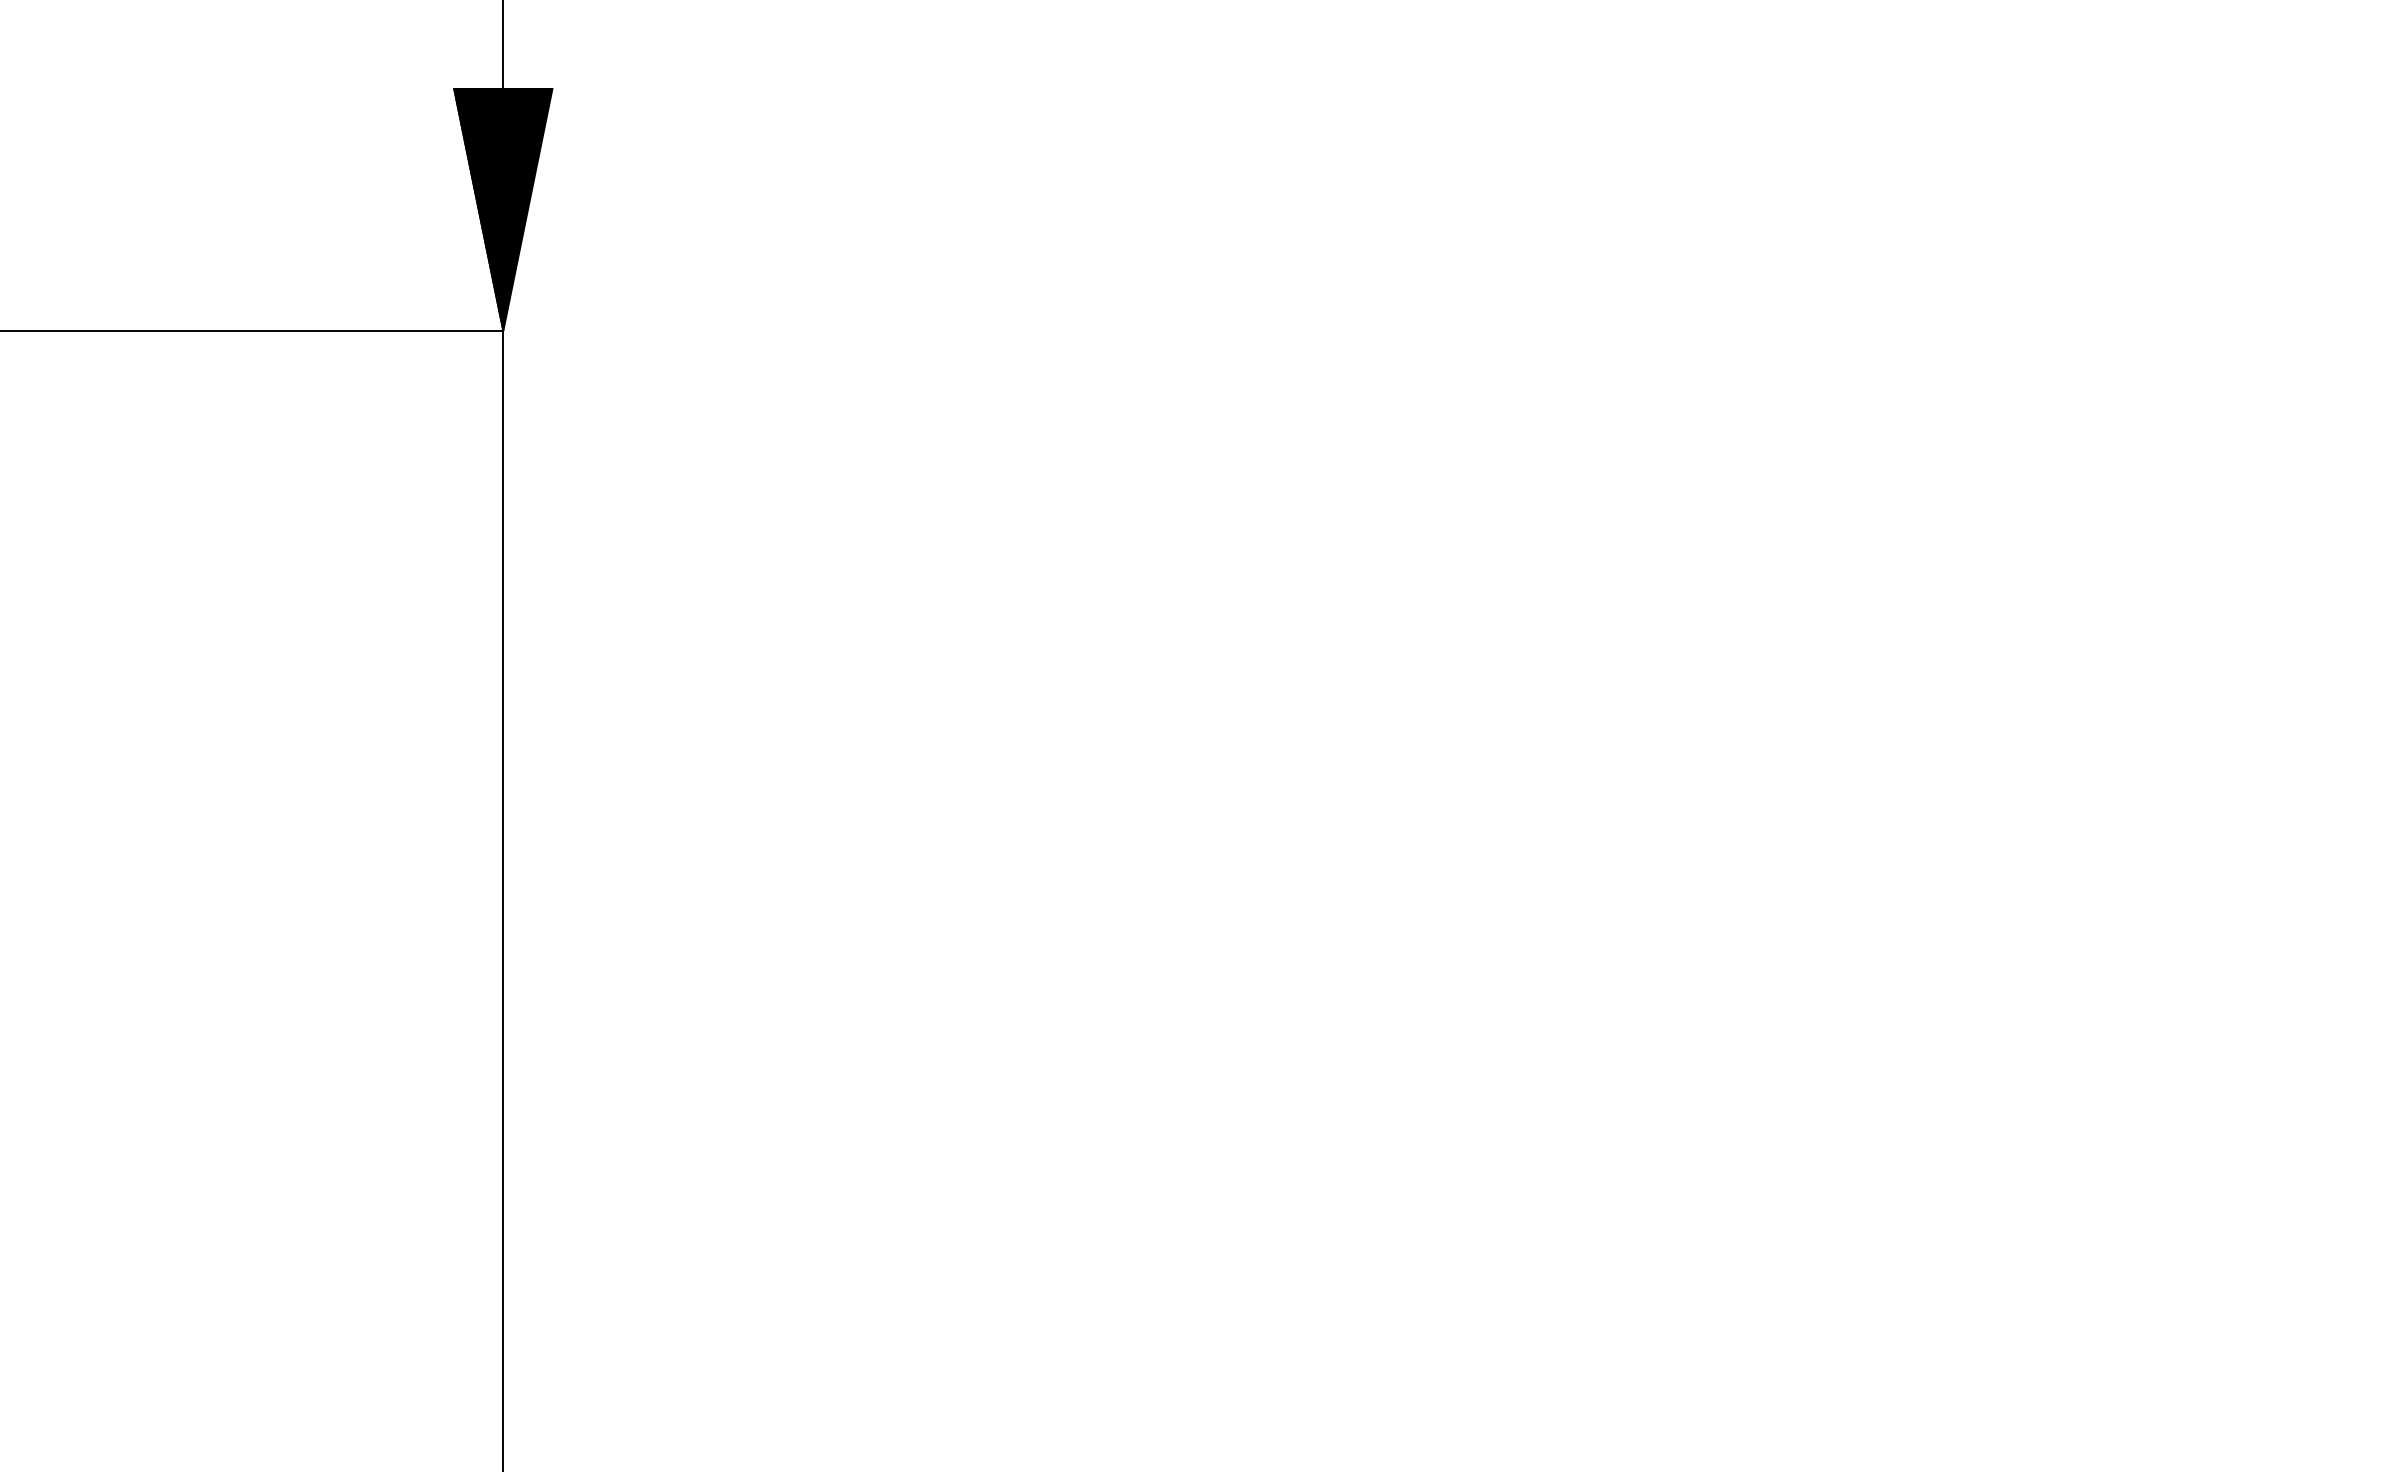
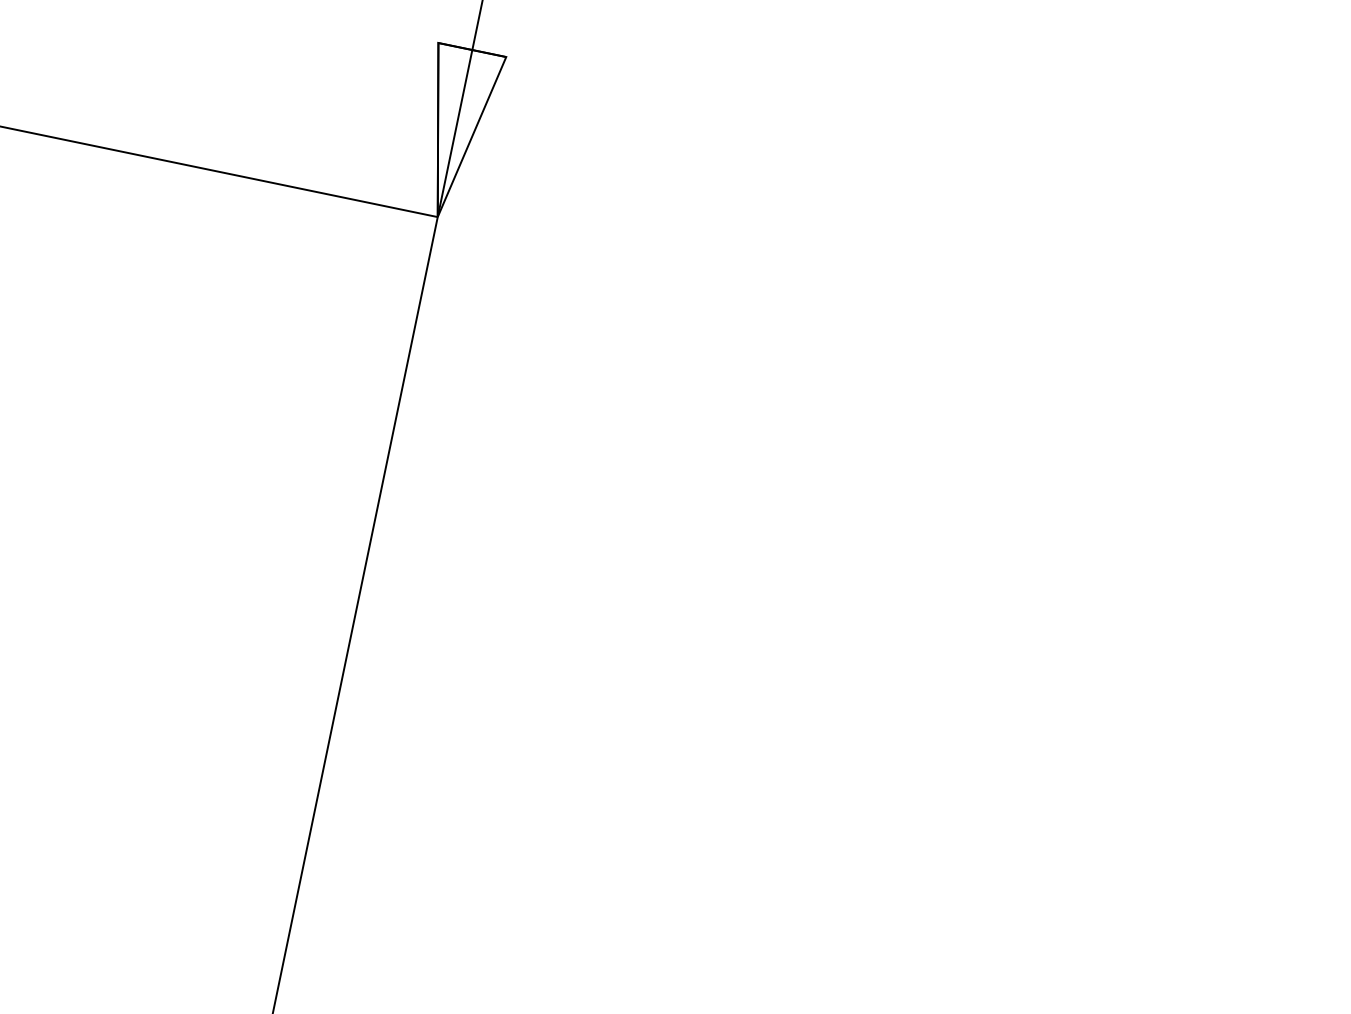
fill: (503, 209) -> (455, 133), removed

